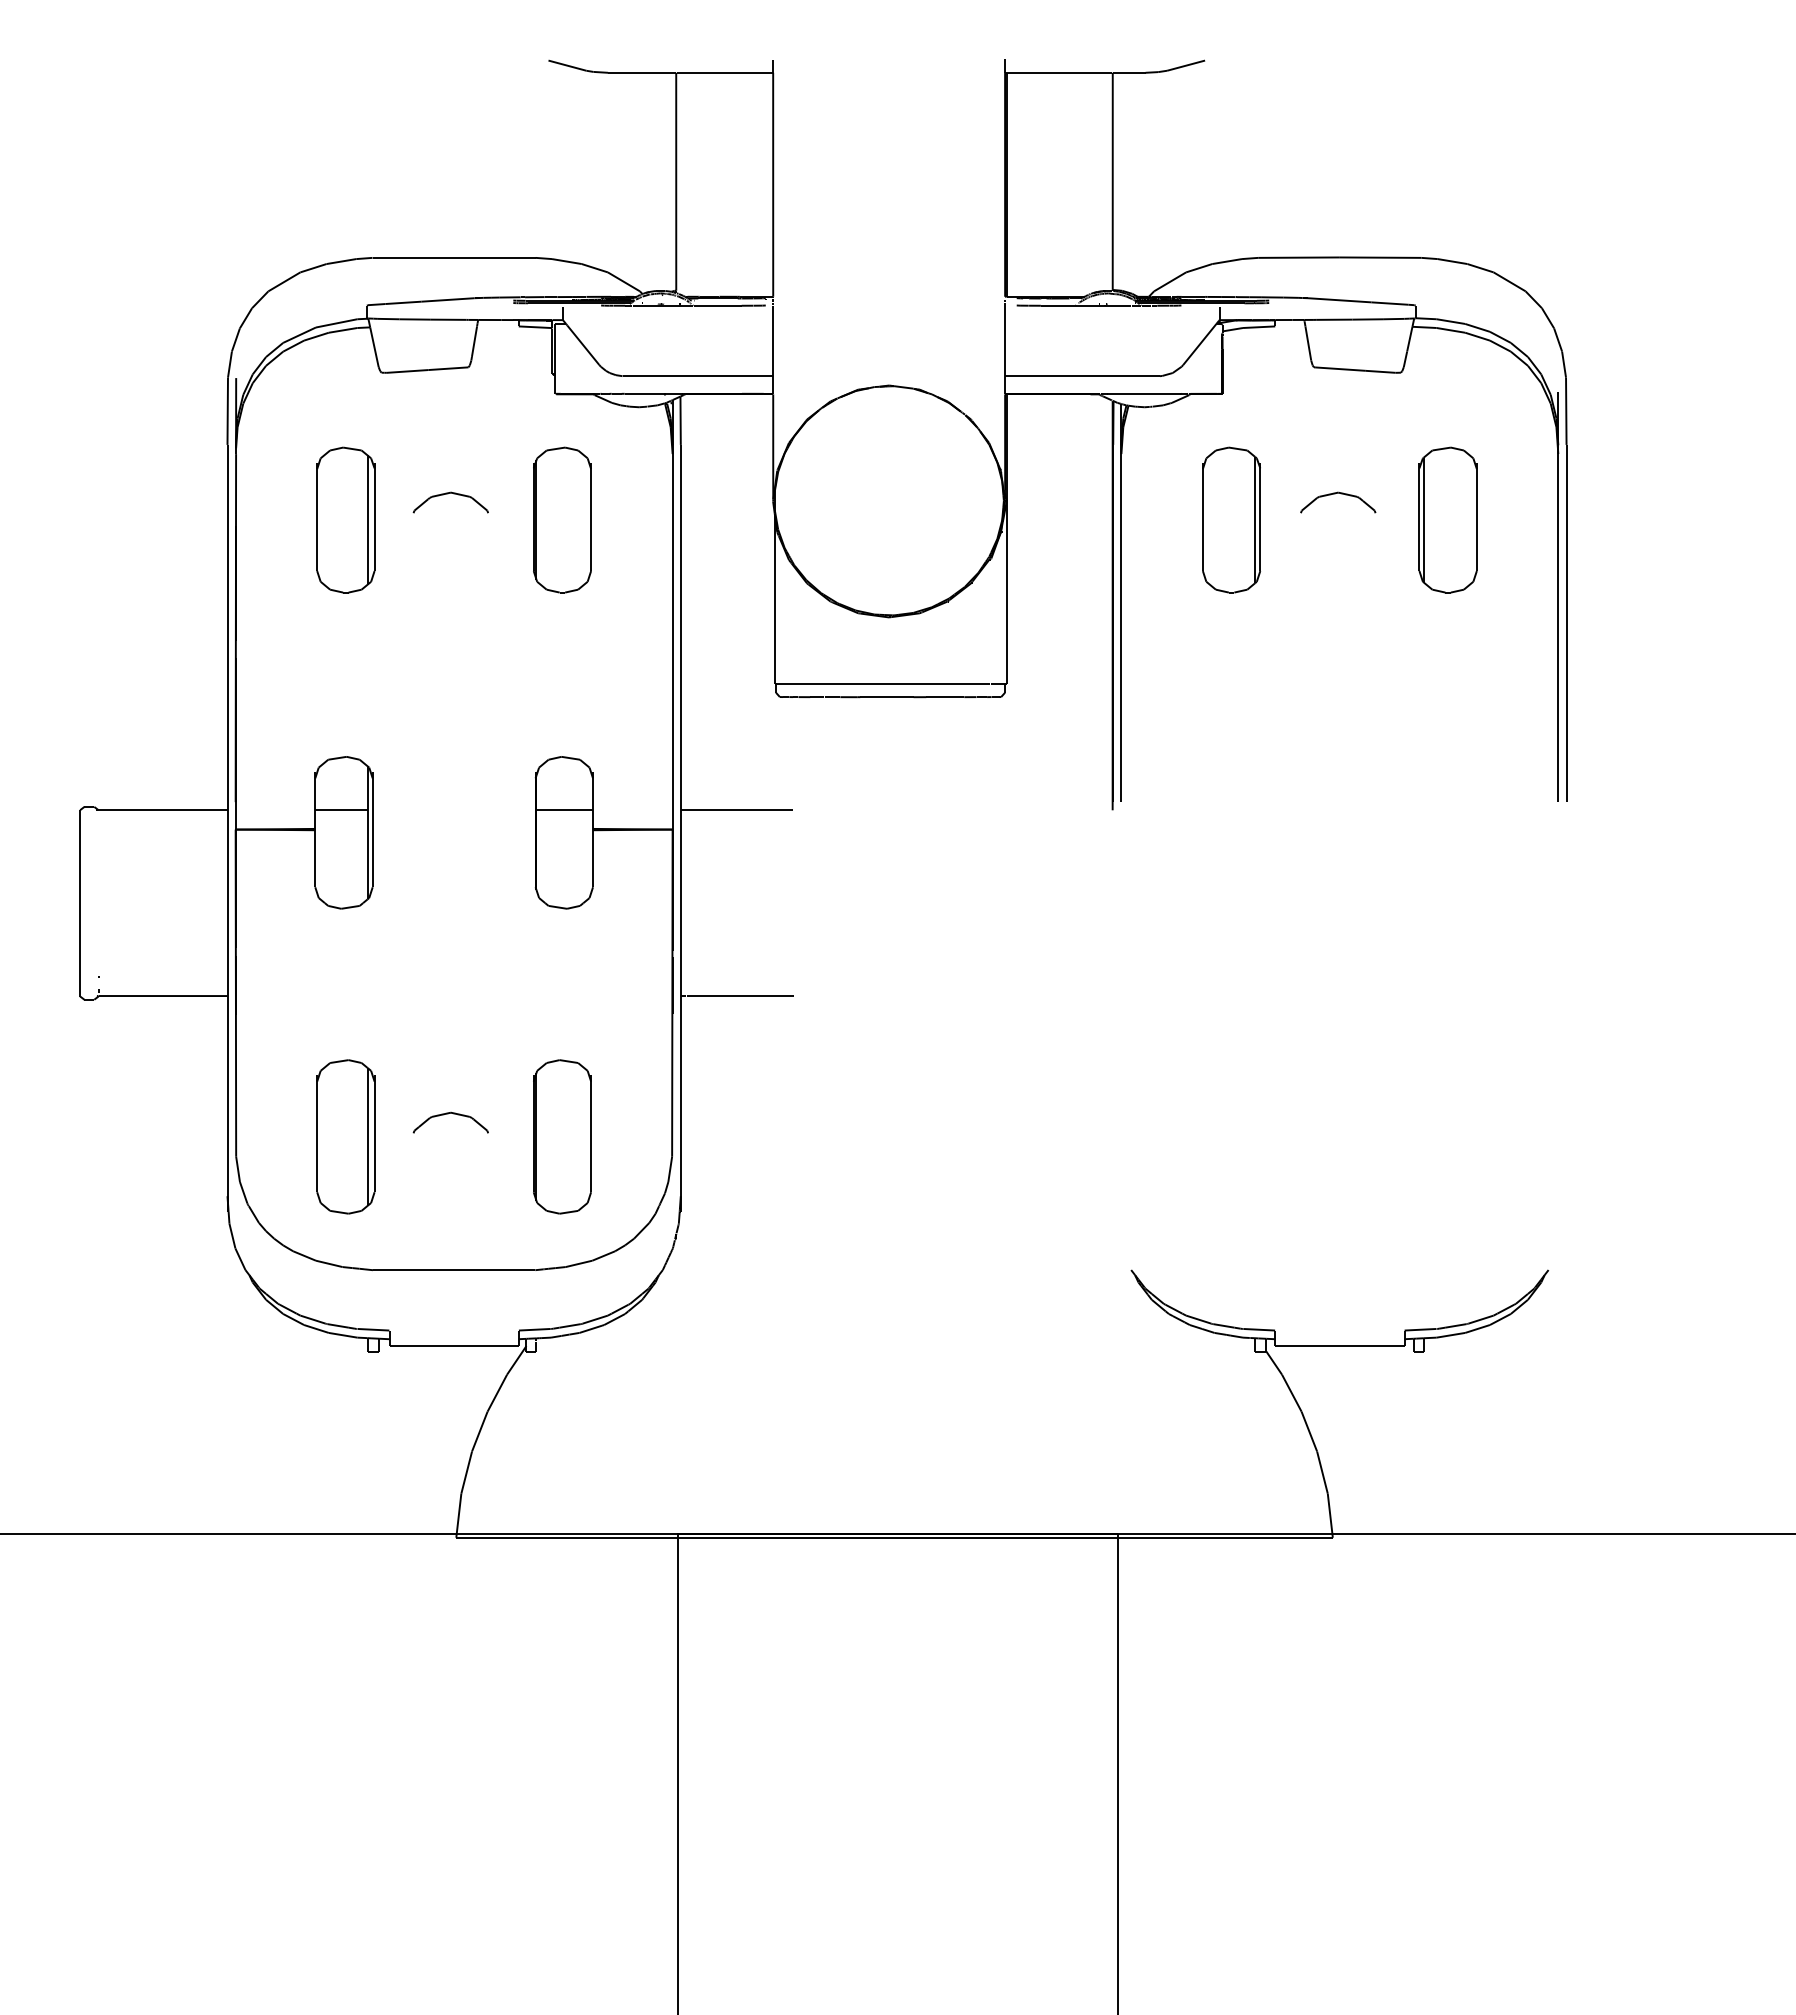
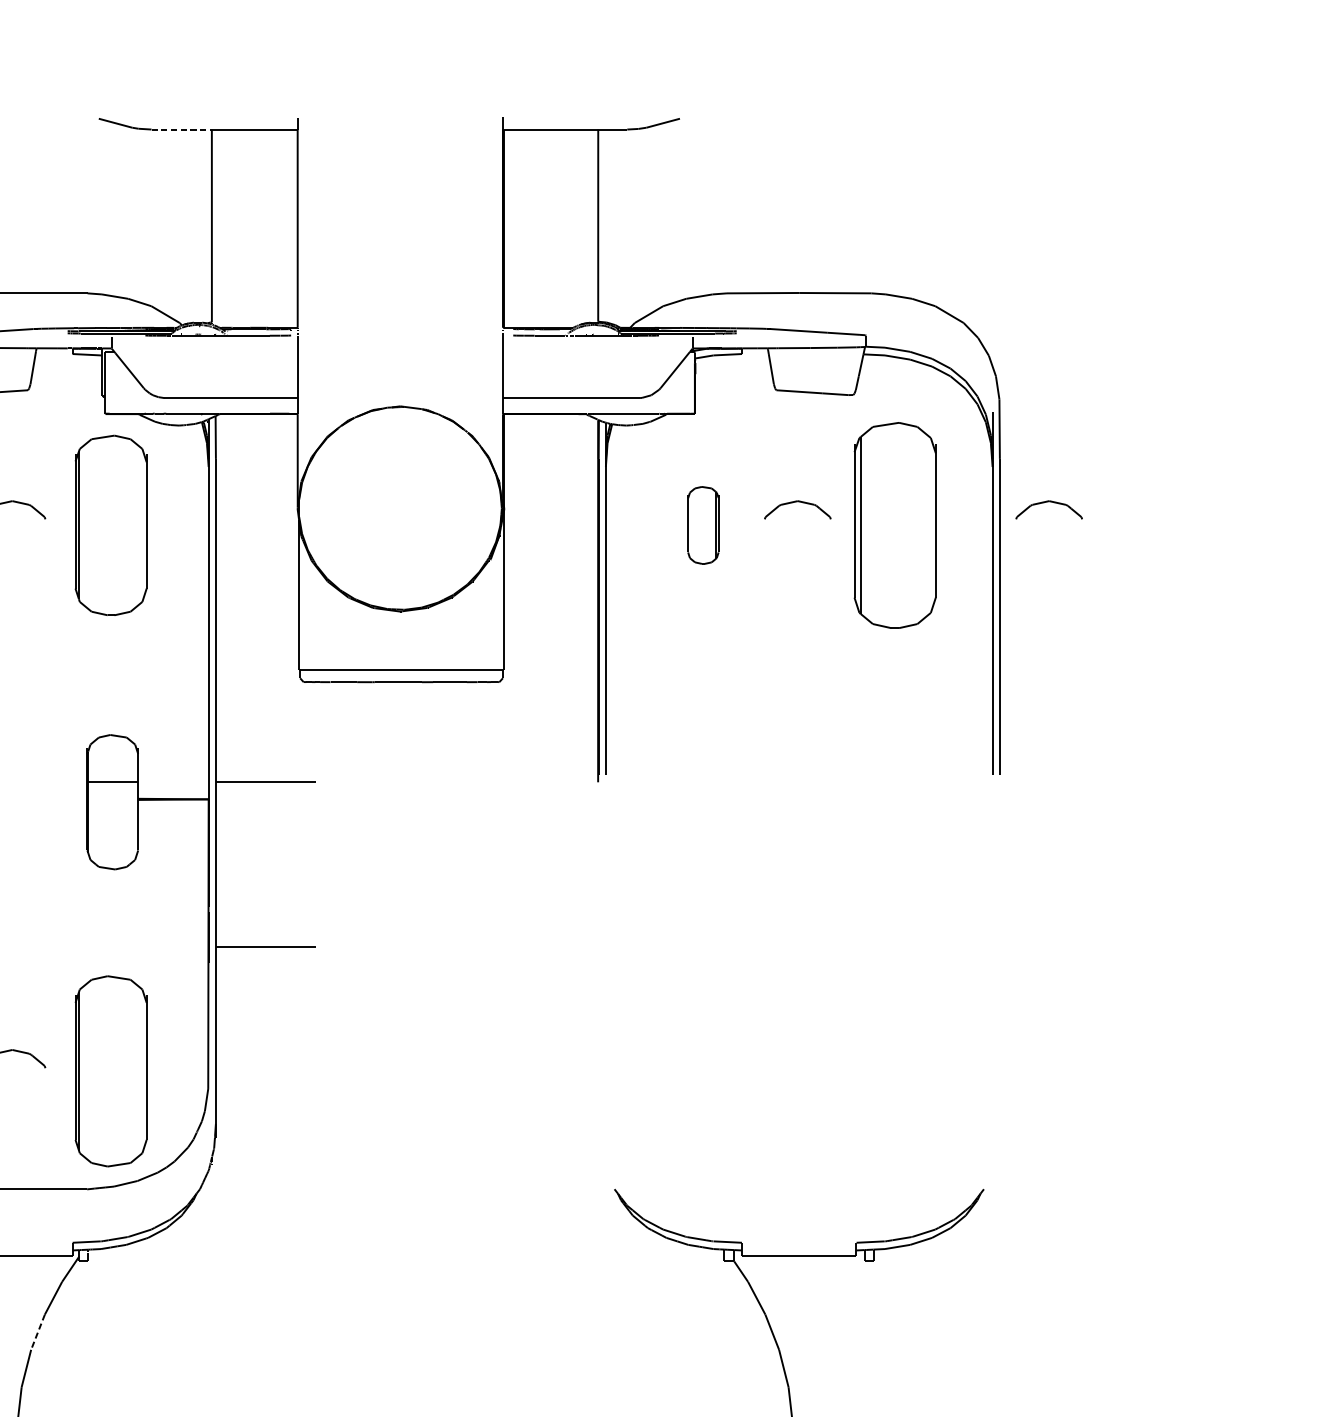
line: (642, 72) -> (182, 129), solid -> dashed
part: (1619, 494) -> (1046, 502), added
part: (562, 519) -> (111, 524), size x1.4
part: (1231, 519) -> (703, 524), size x0.6
part: (1447, 519) -> (894, 524), size x1.6
part: (562, 1136) -> (111, 1071), size x1.4
line: (479, 1432) -> (37, 1333), solid -> dashed

